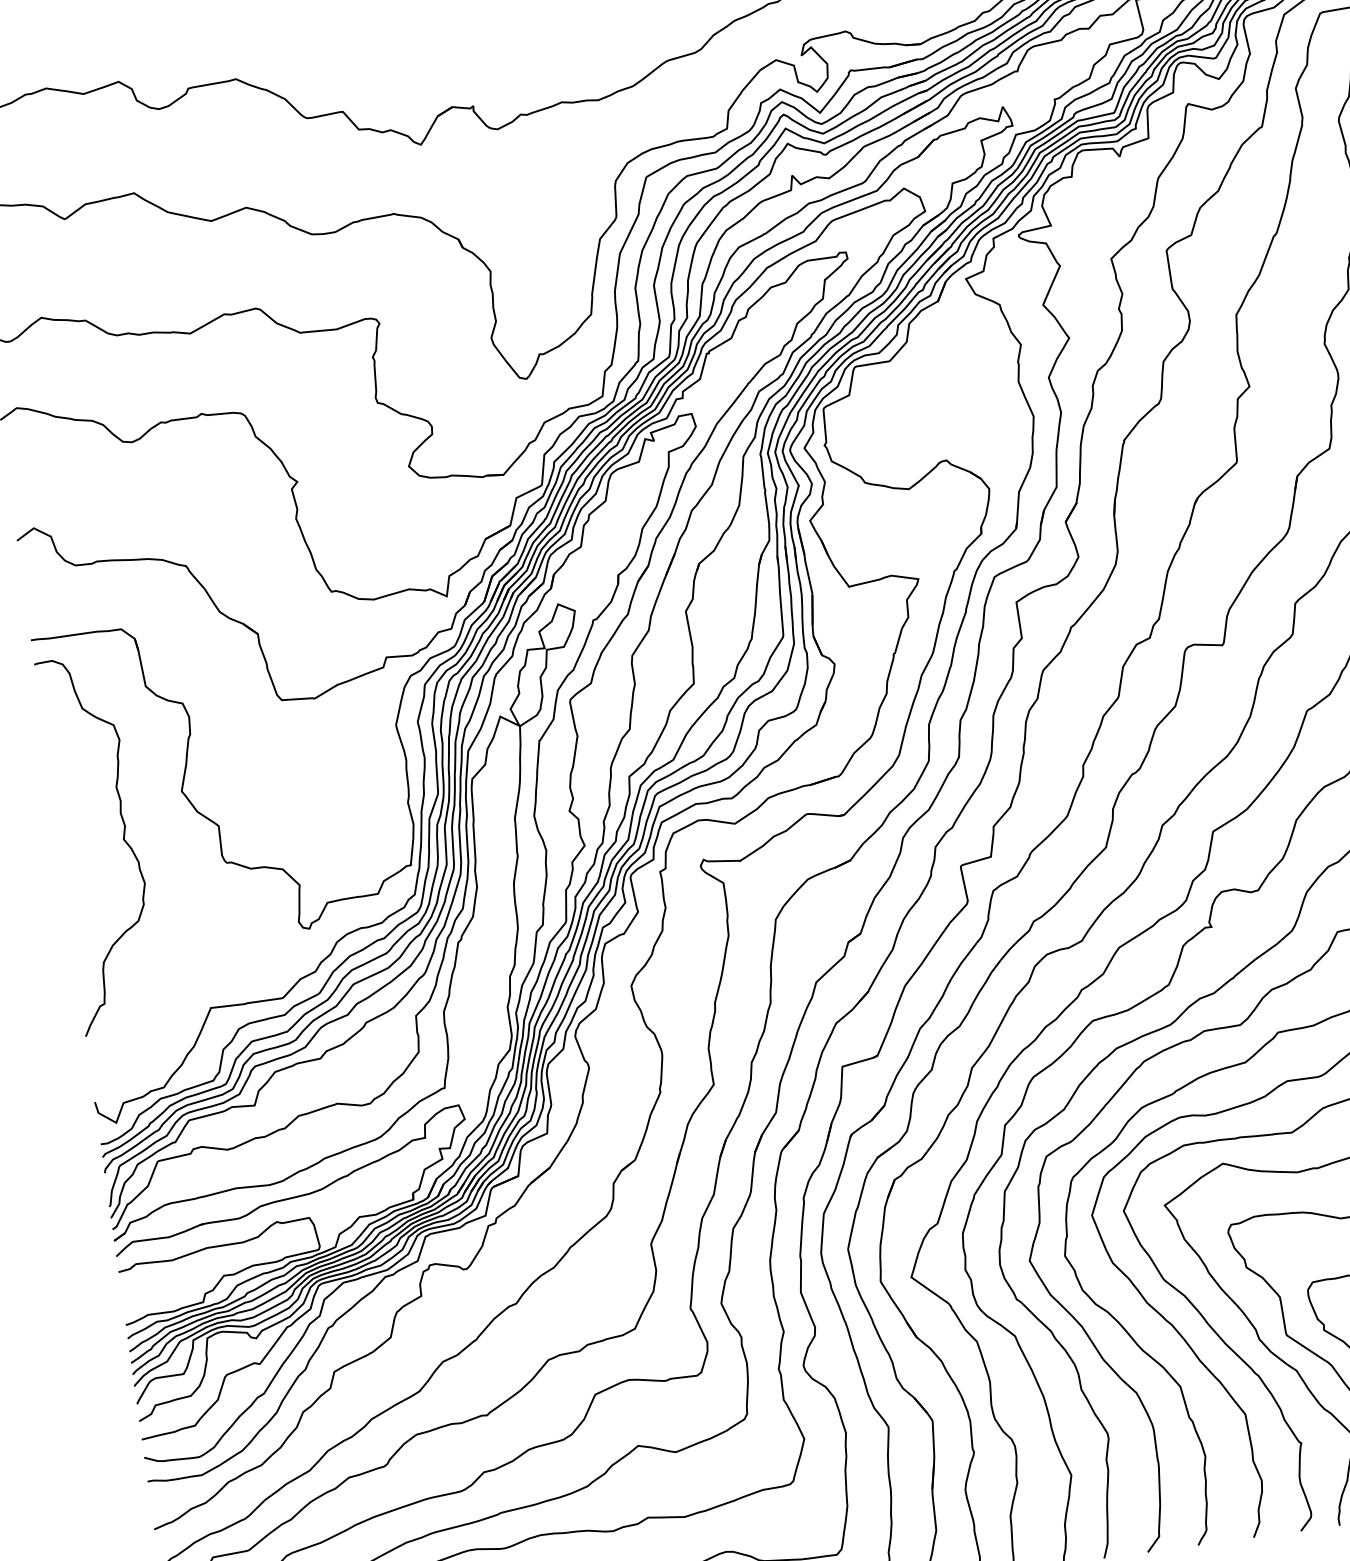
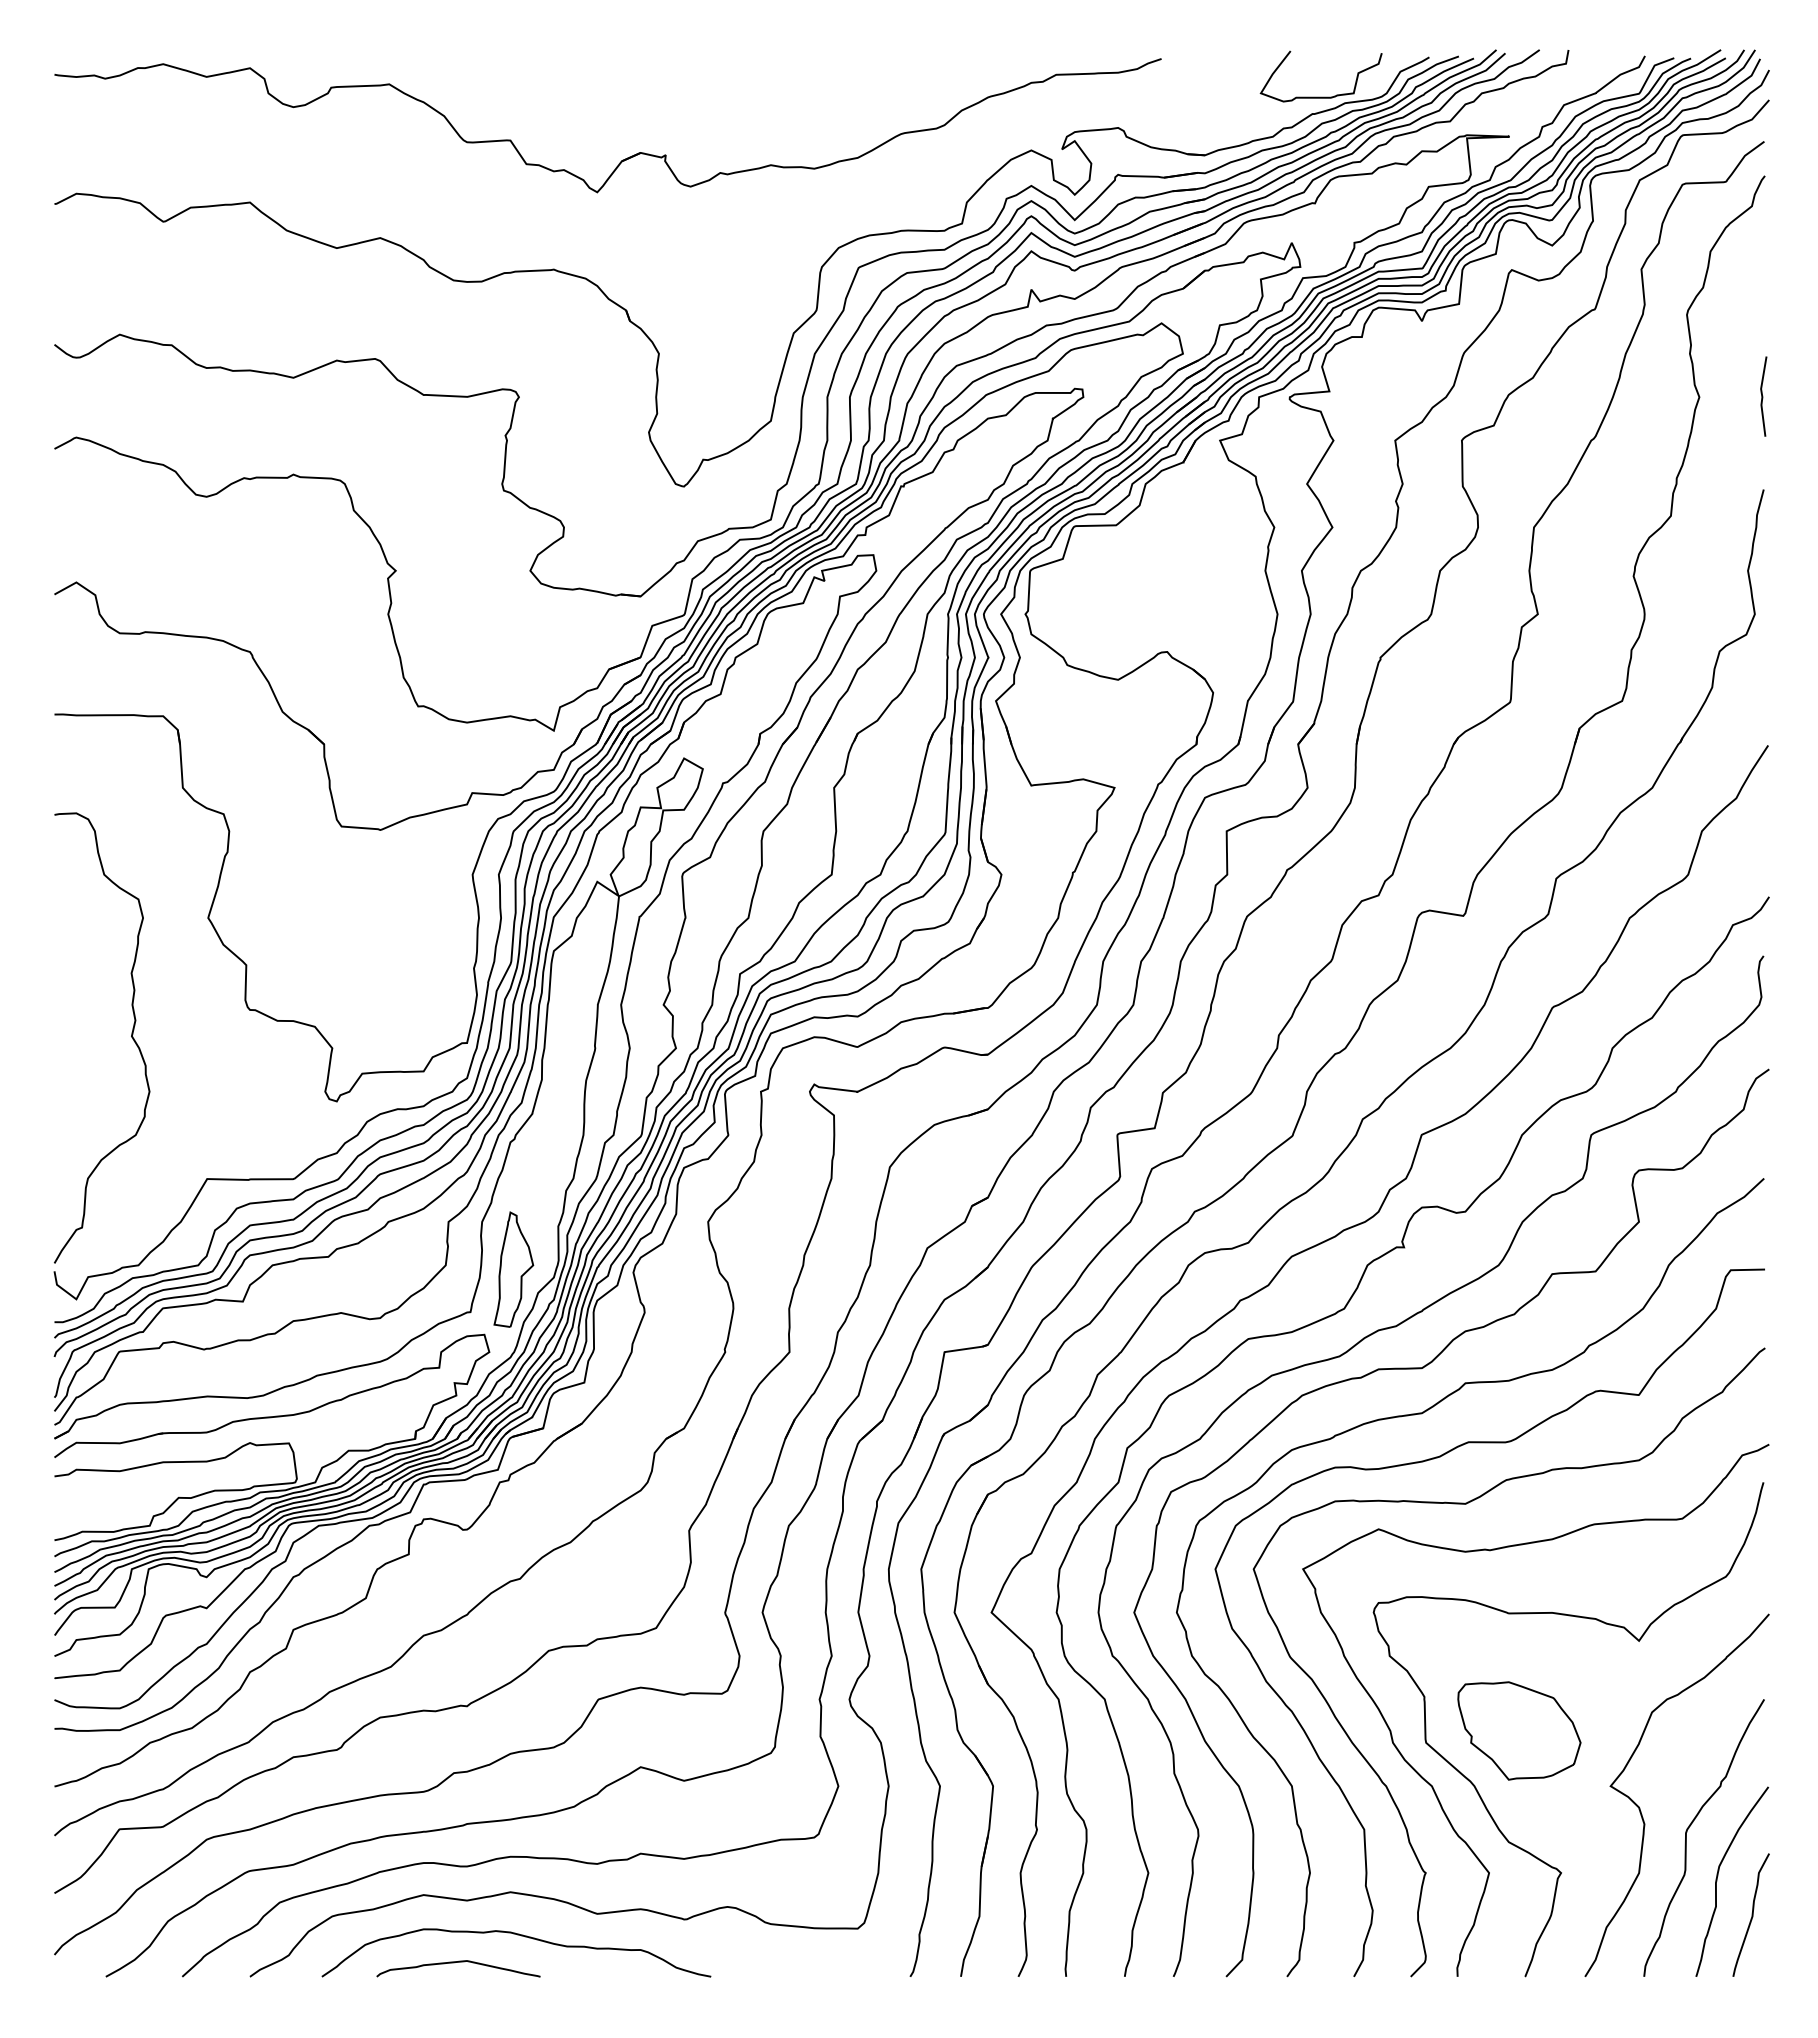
curve: (123, 840) -> (131, 1037), moved
part: (475, 1047) -> (513, 1269), added

